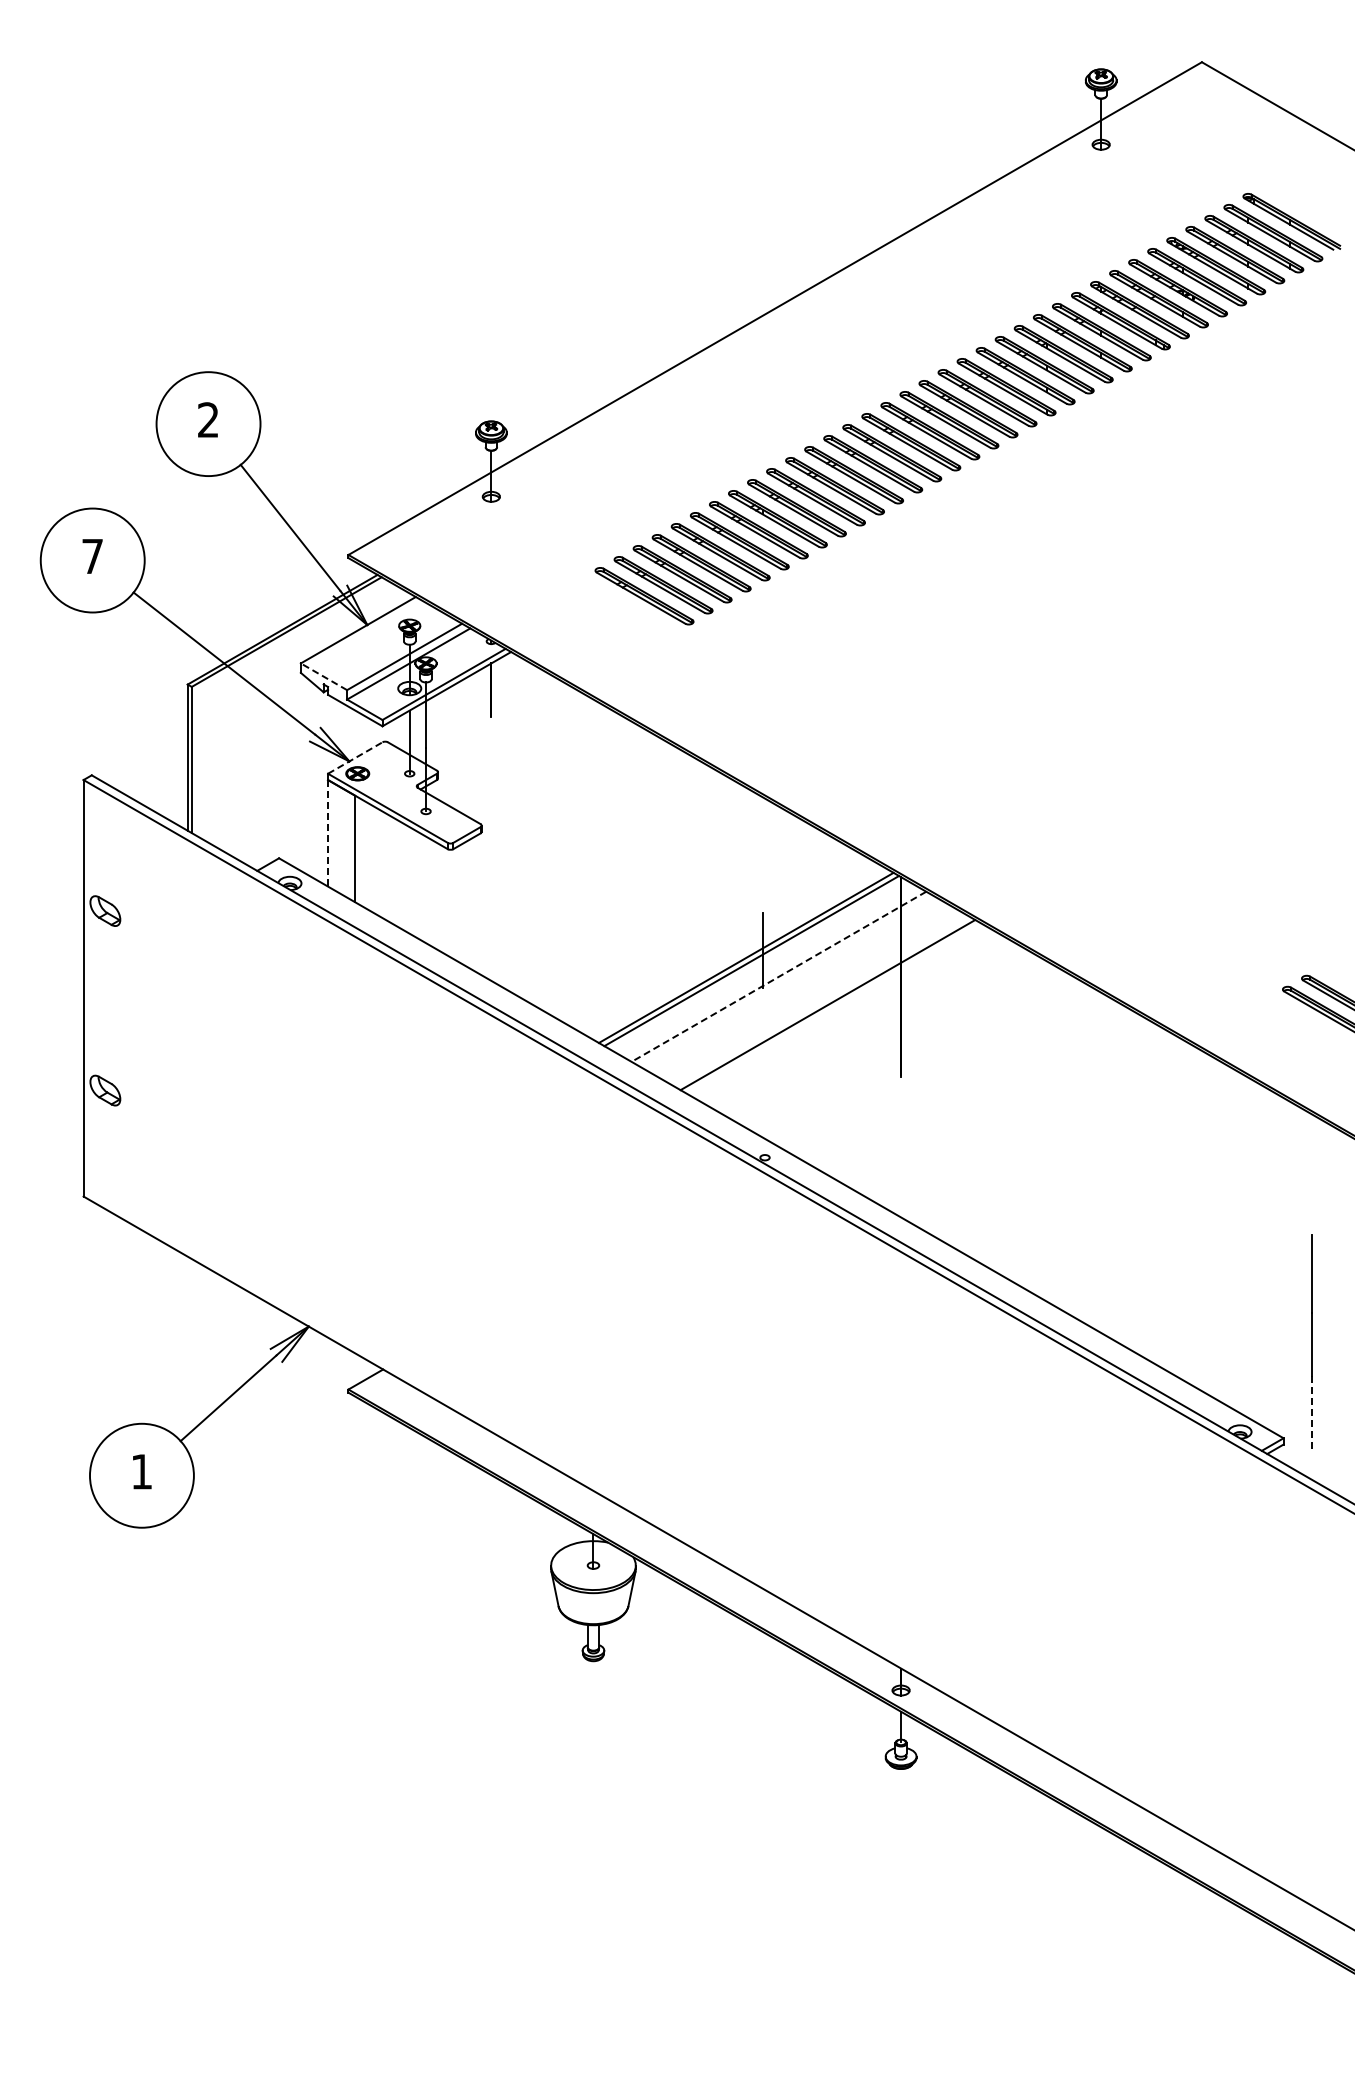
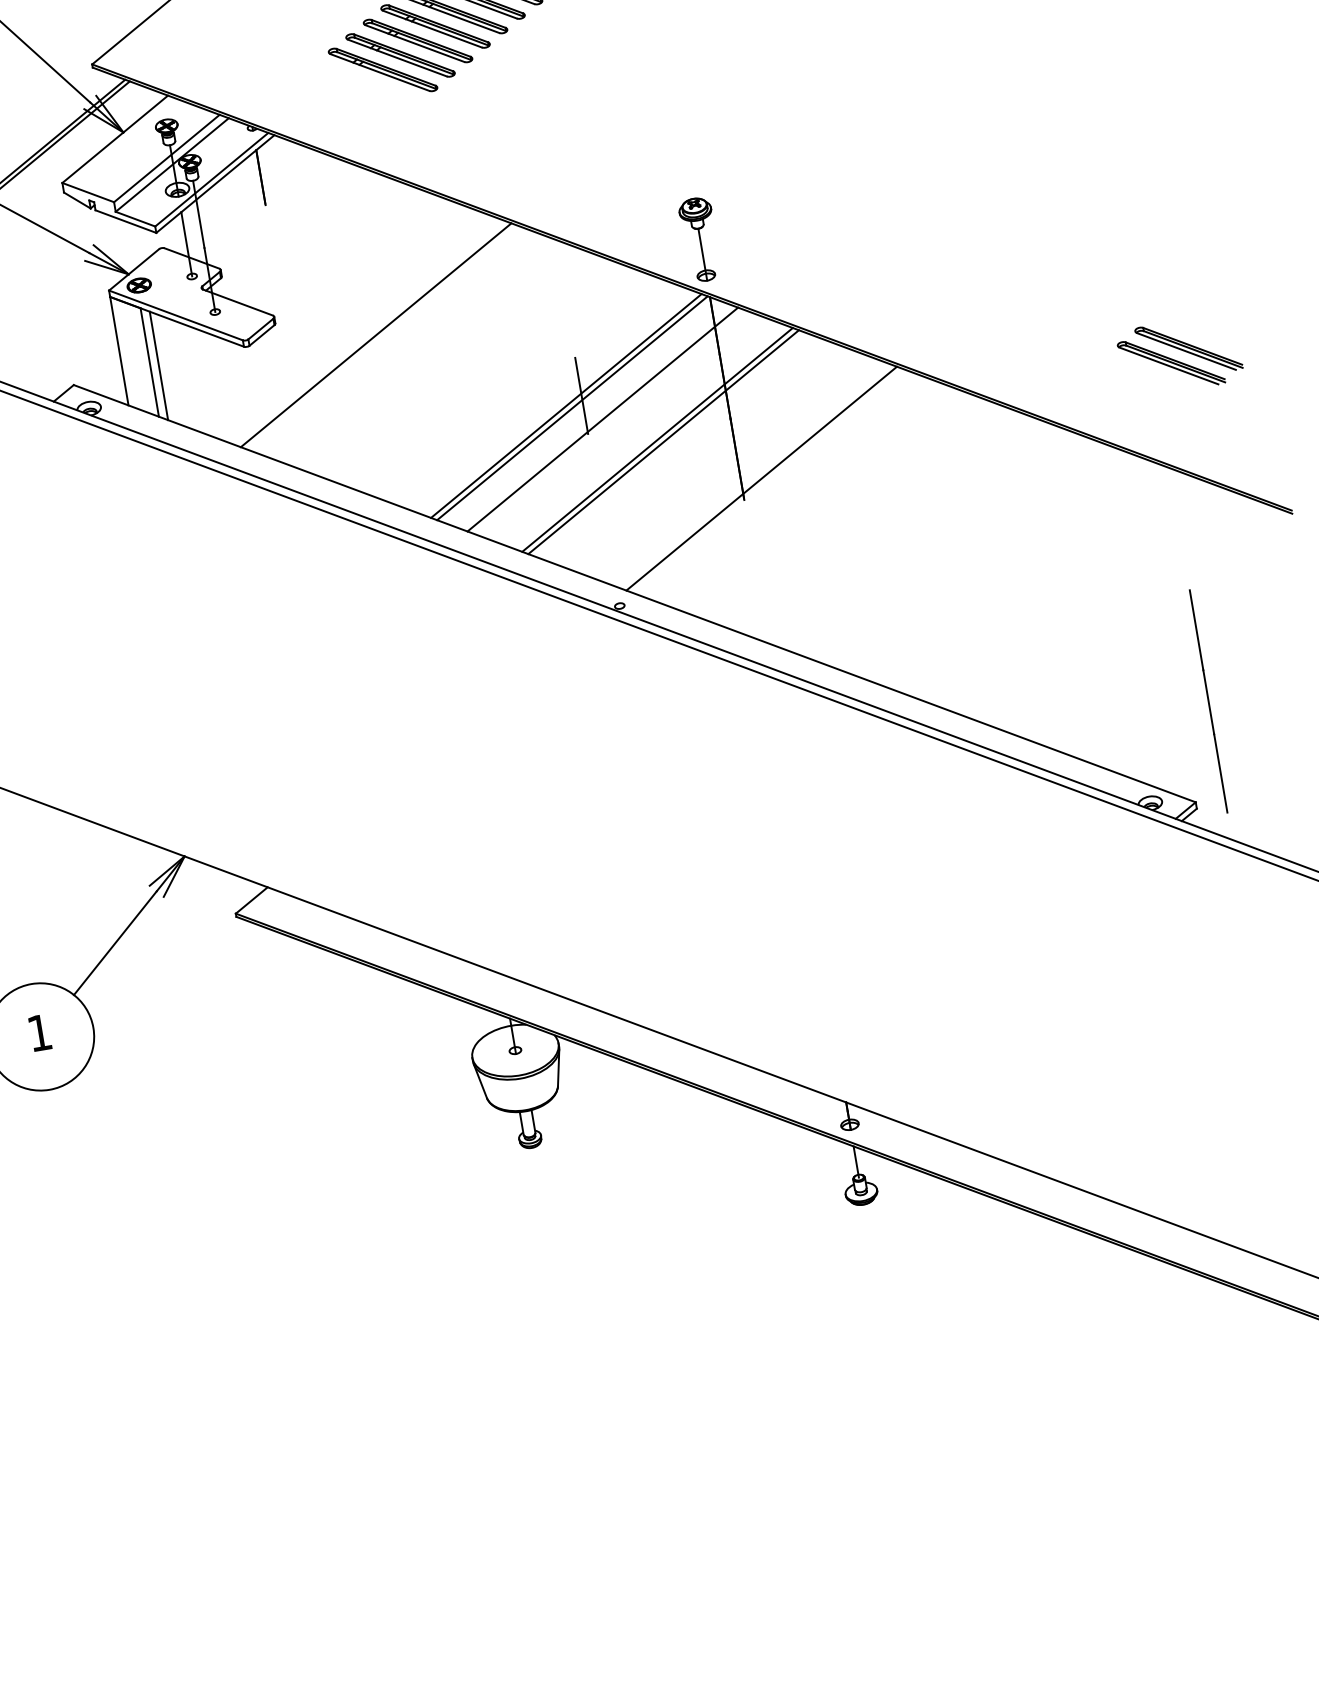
part: (625, 607) -> (383, 70), added
line: (323, 676) -> (87, 192), dashed -> solid
line: (355, 757) -> (134, 269), dashed -> solid
part: (900, 820) -> (699, 239), added
line: (328, 833) -> (119, 351), dashed -> solid
line: (363, 853) -> (158, 365), added
line: (575, 859) -> (375, 335), added
line: (778, 977) -> (602, 420), dashed -> solid
line: (833, 1008) -> (663, 442), added
line: (920, 1058) -> (760, 478), added
line: (1312, 1414) -> (1221, 773), dashed -> solid

